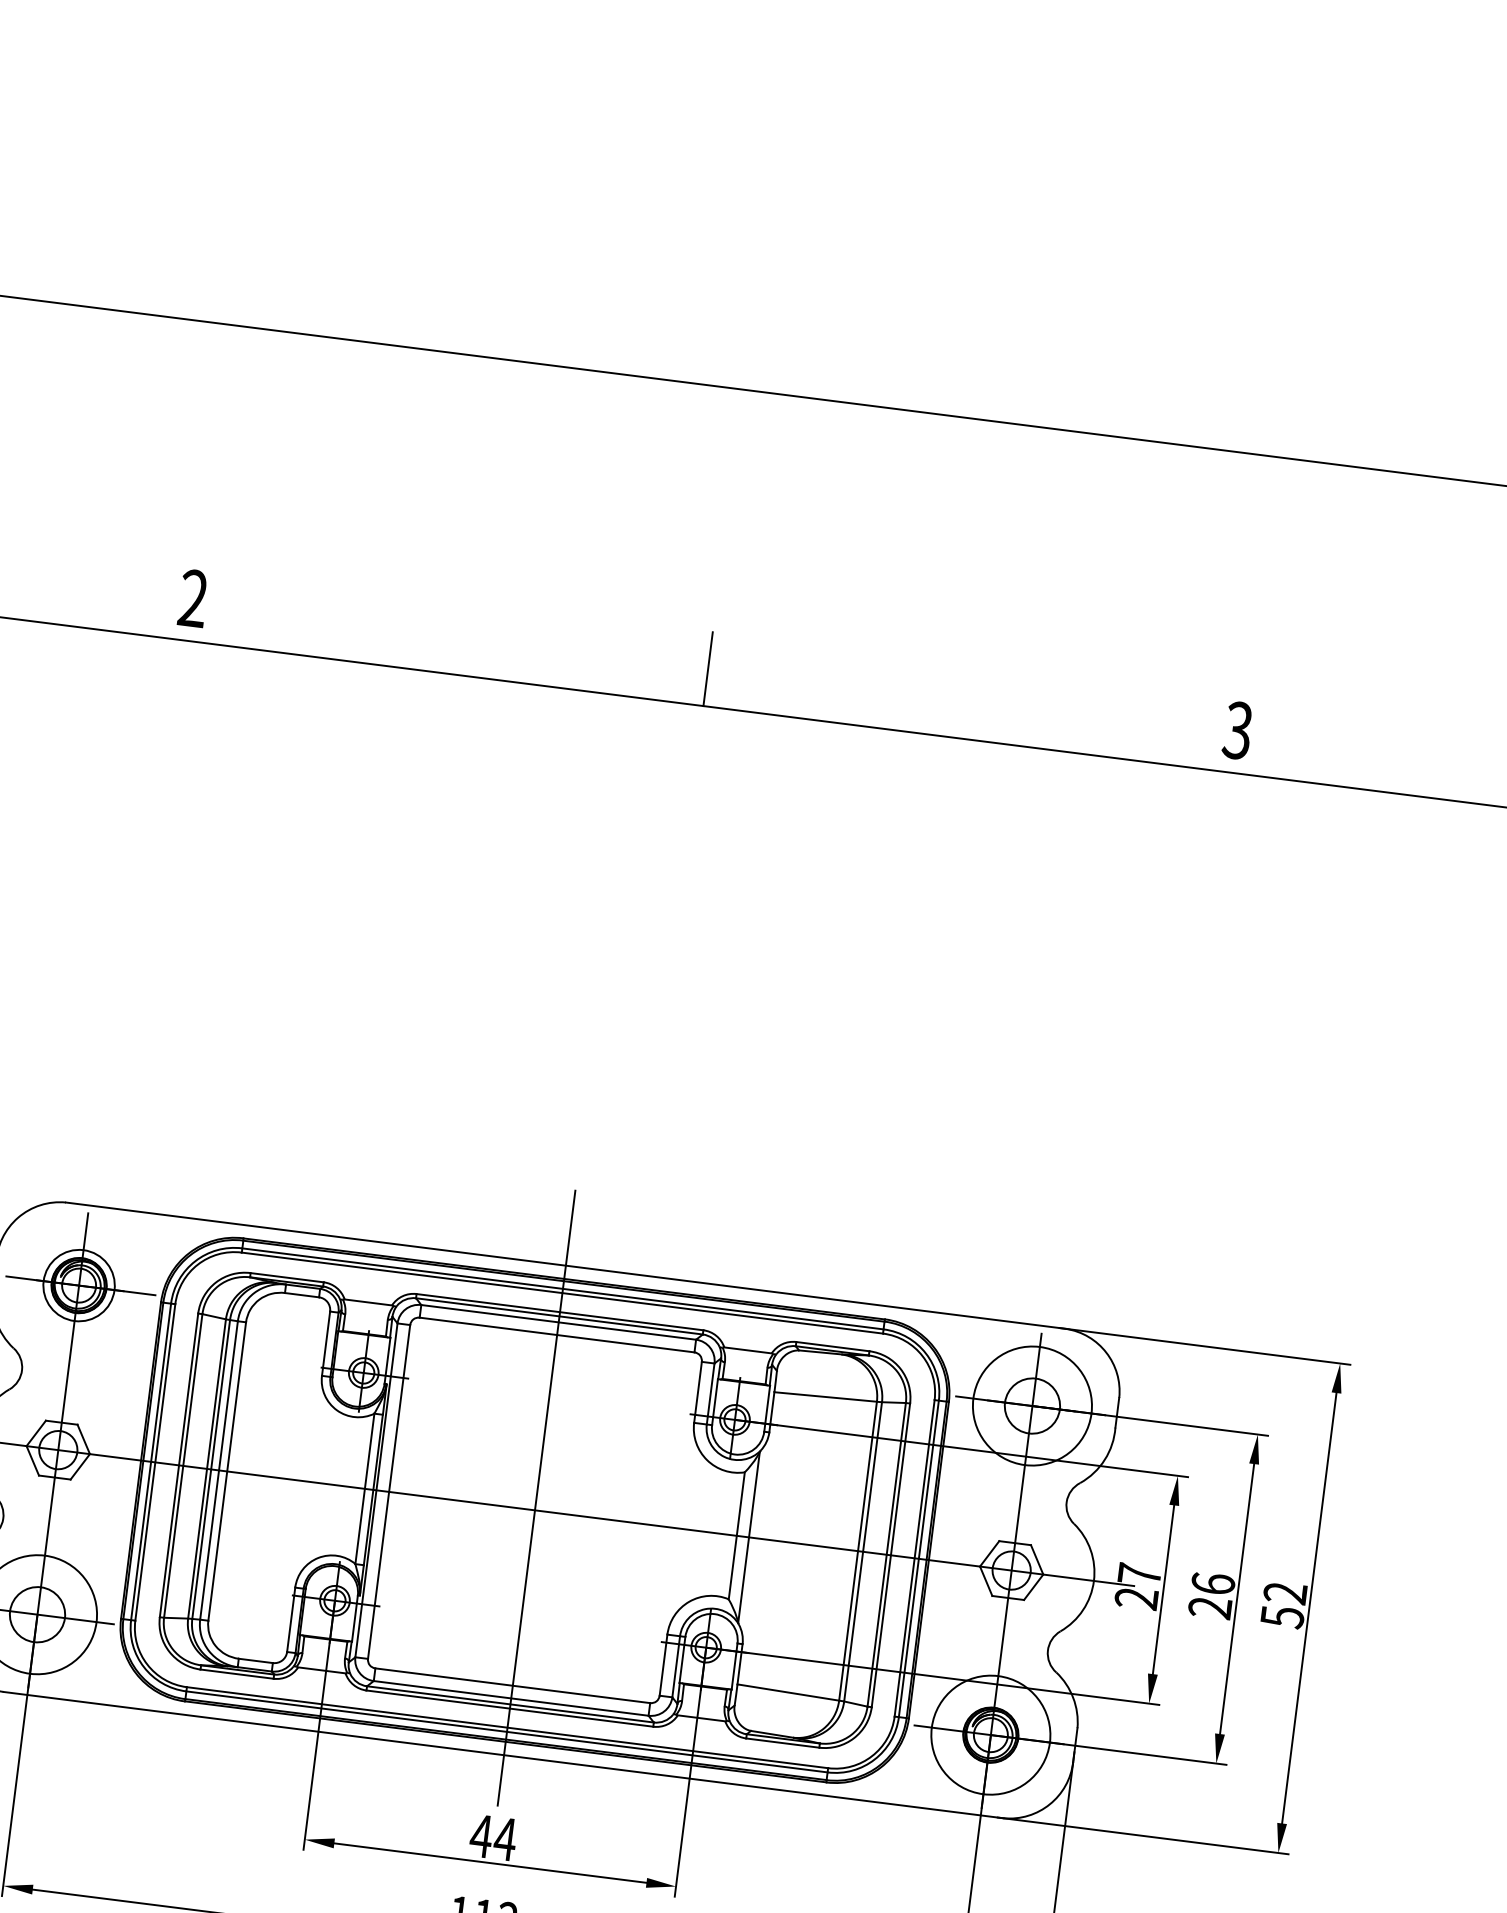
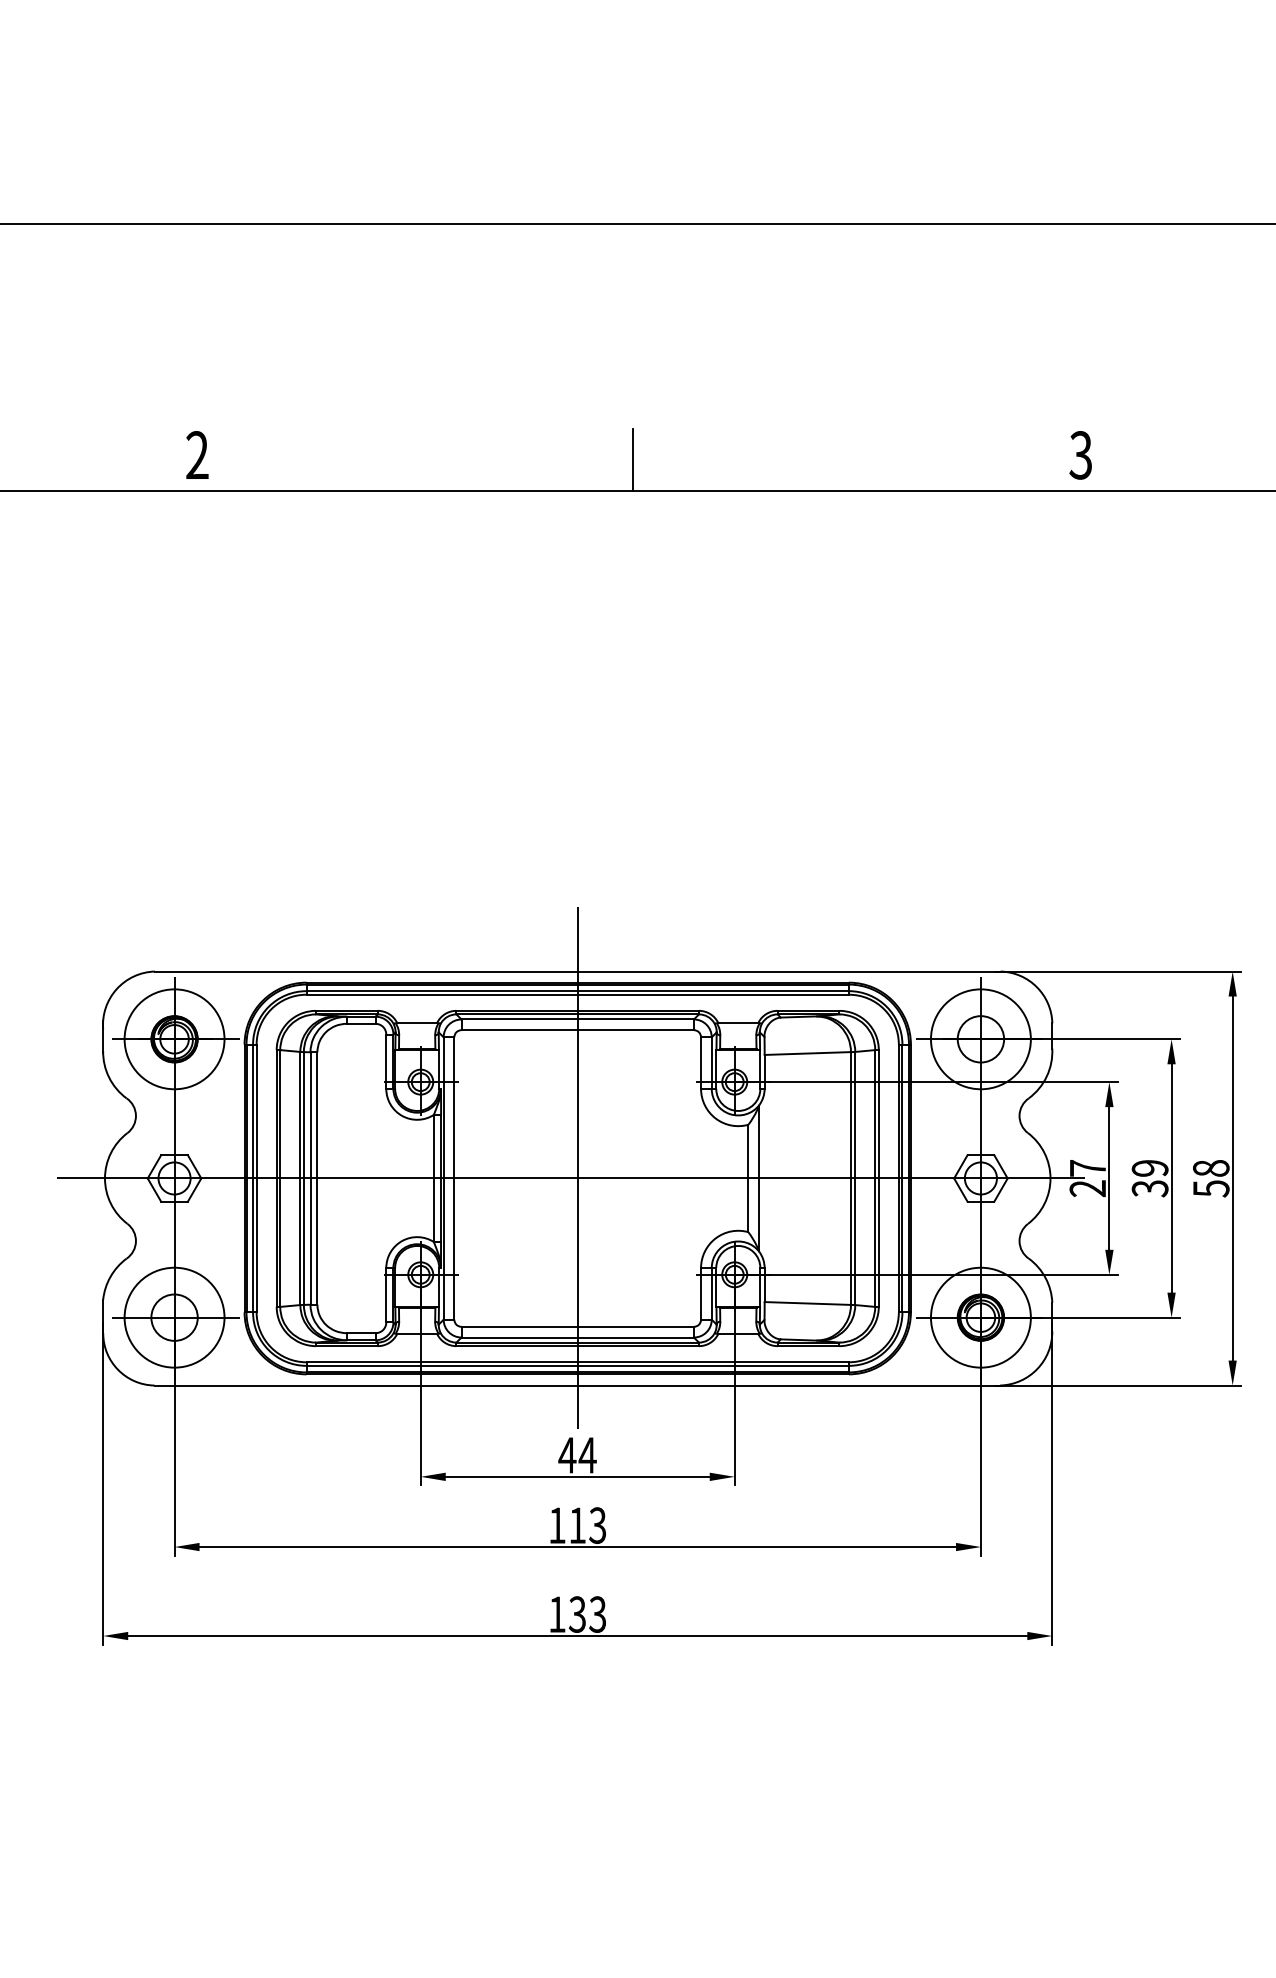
circle: (78, 1285) -> (174, 1039), size x1.67
text: (1284, 1593) -> (1210, 1168), 52 -> 58
text: (1210, 1595) -> (1149, 1178), 26 -> 39

